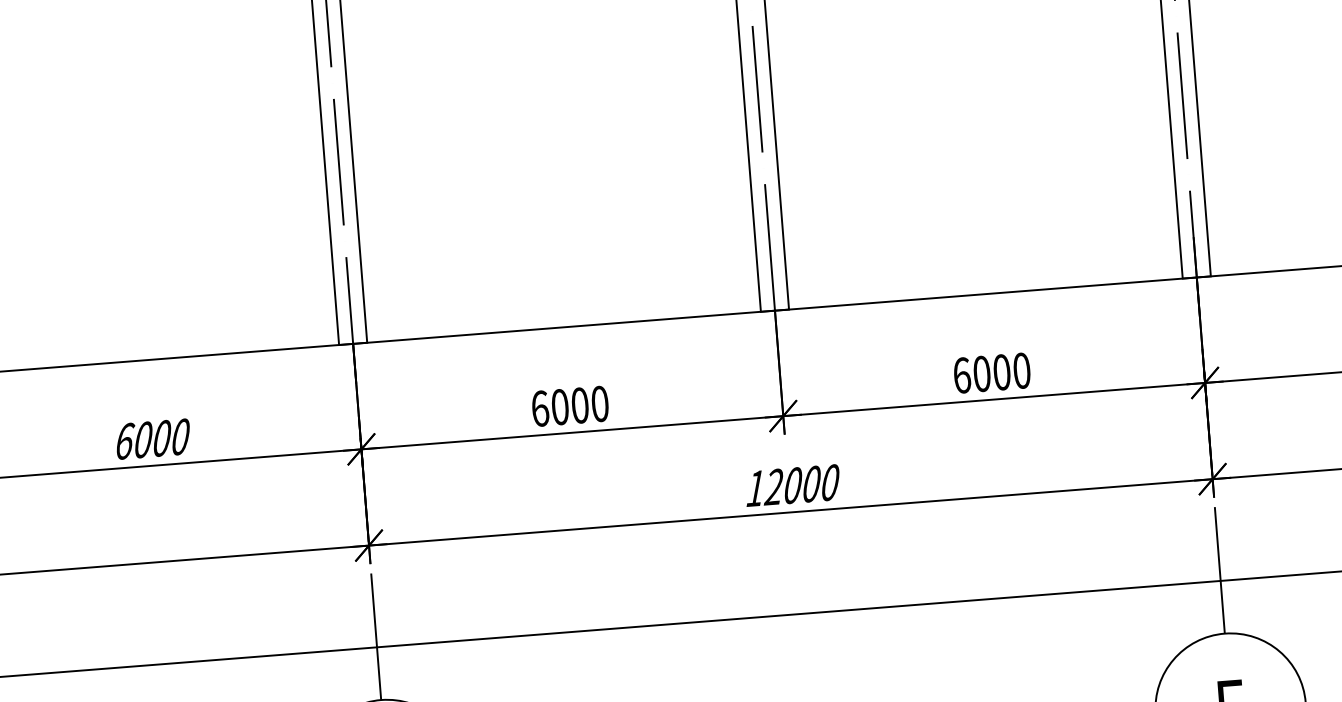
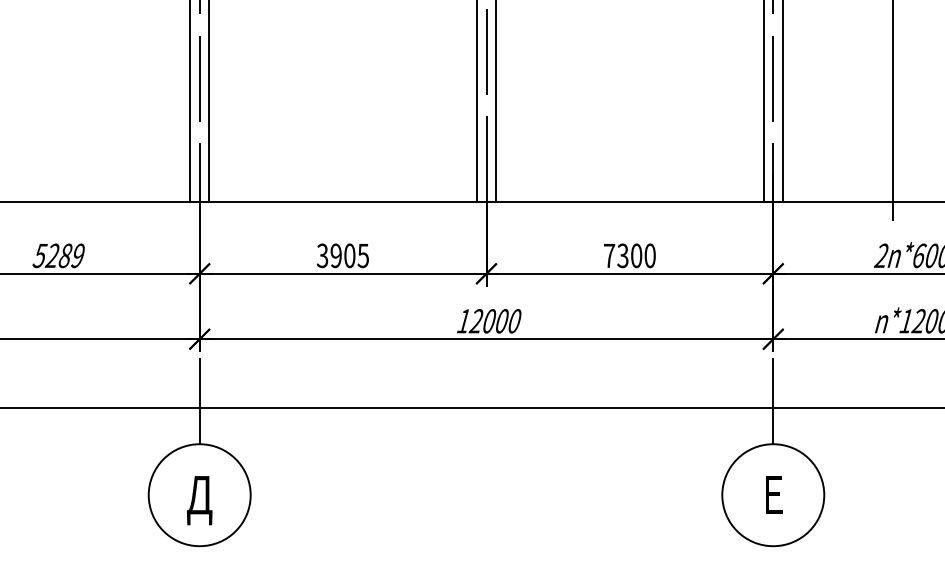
text: (972, 374) -> (616, 255), 6000 -> 7300
text: (569, 405) -> (342, 255), 6000 -> 3905
text: (151, 438) -> (58, 255), 6000 -> 5289

